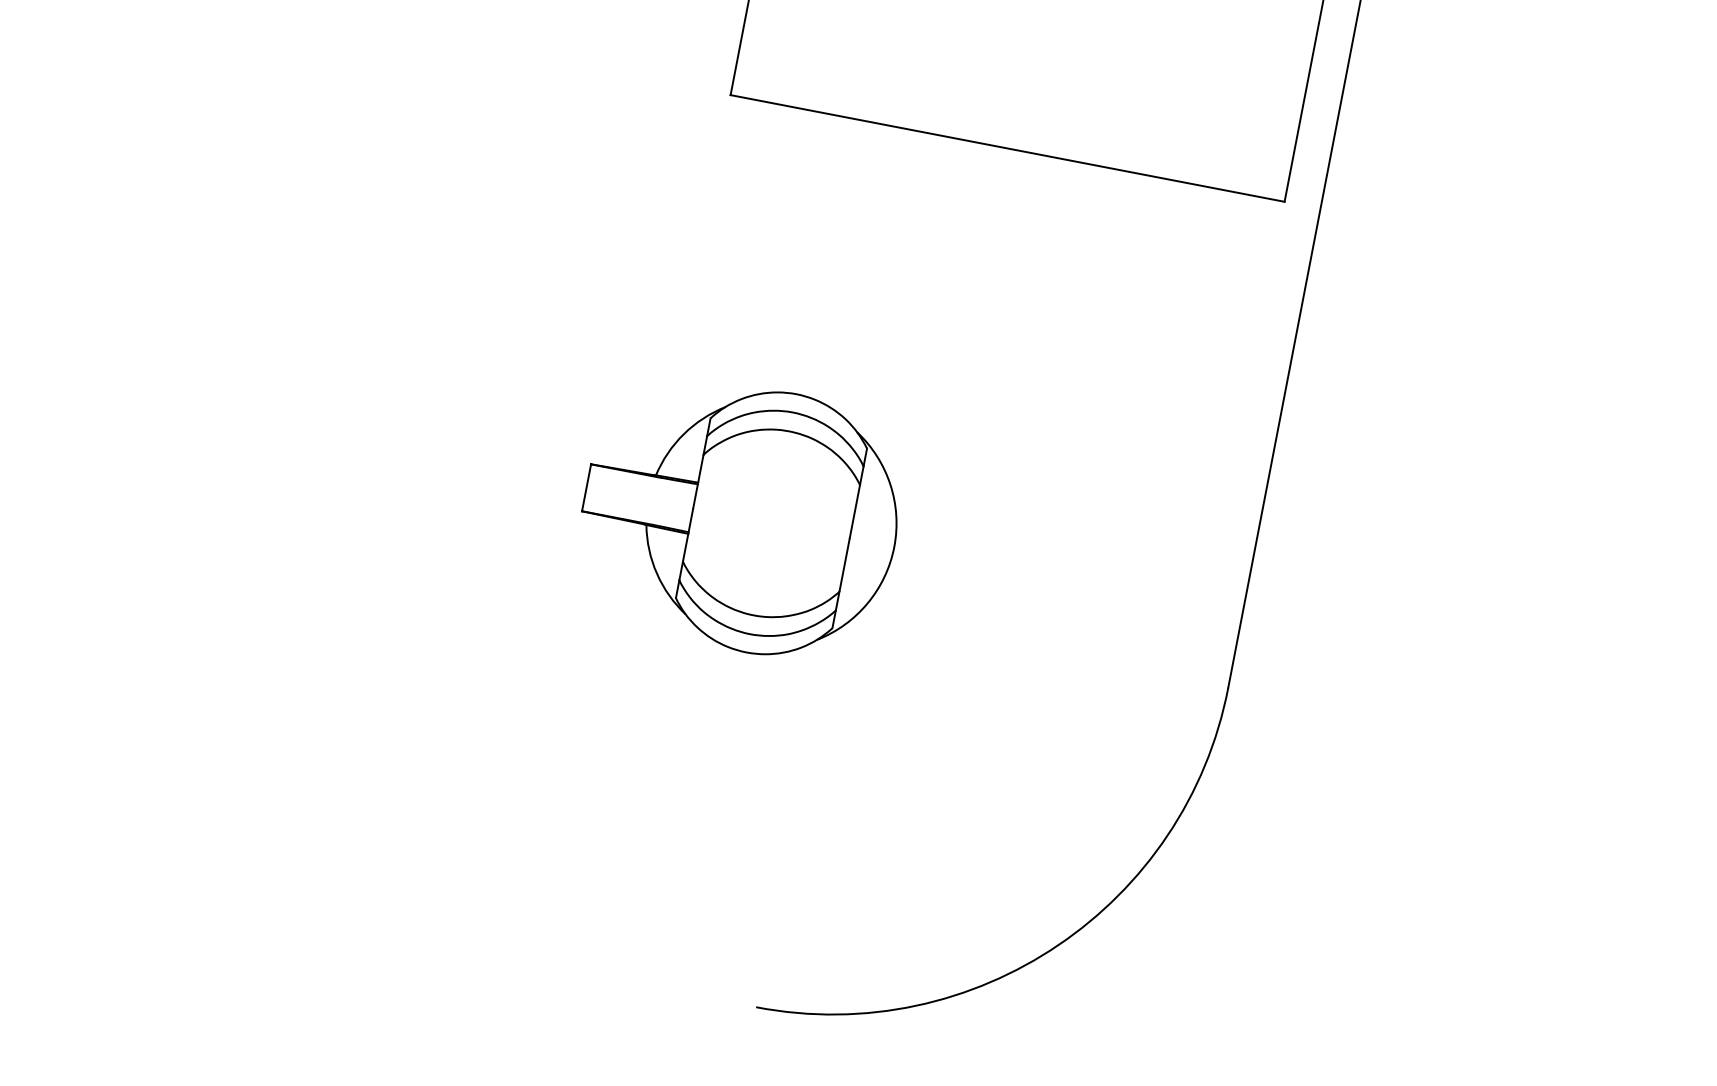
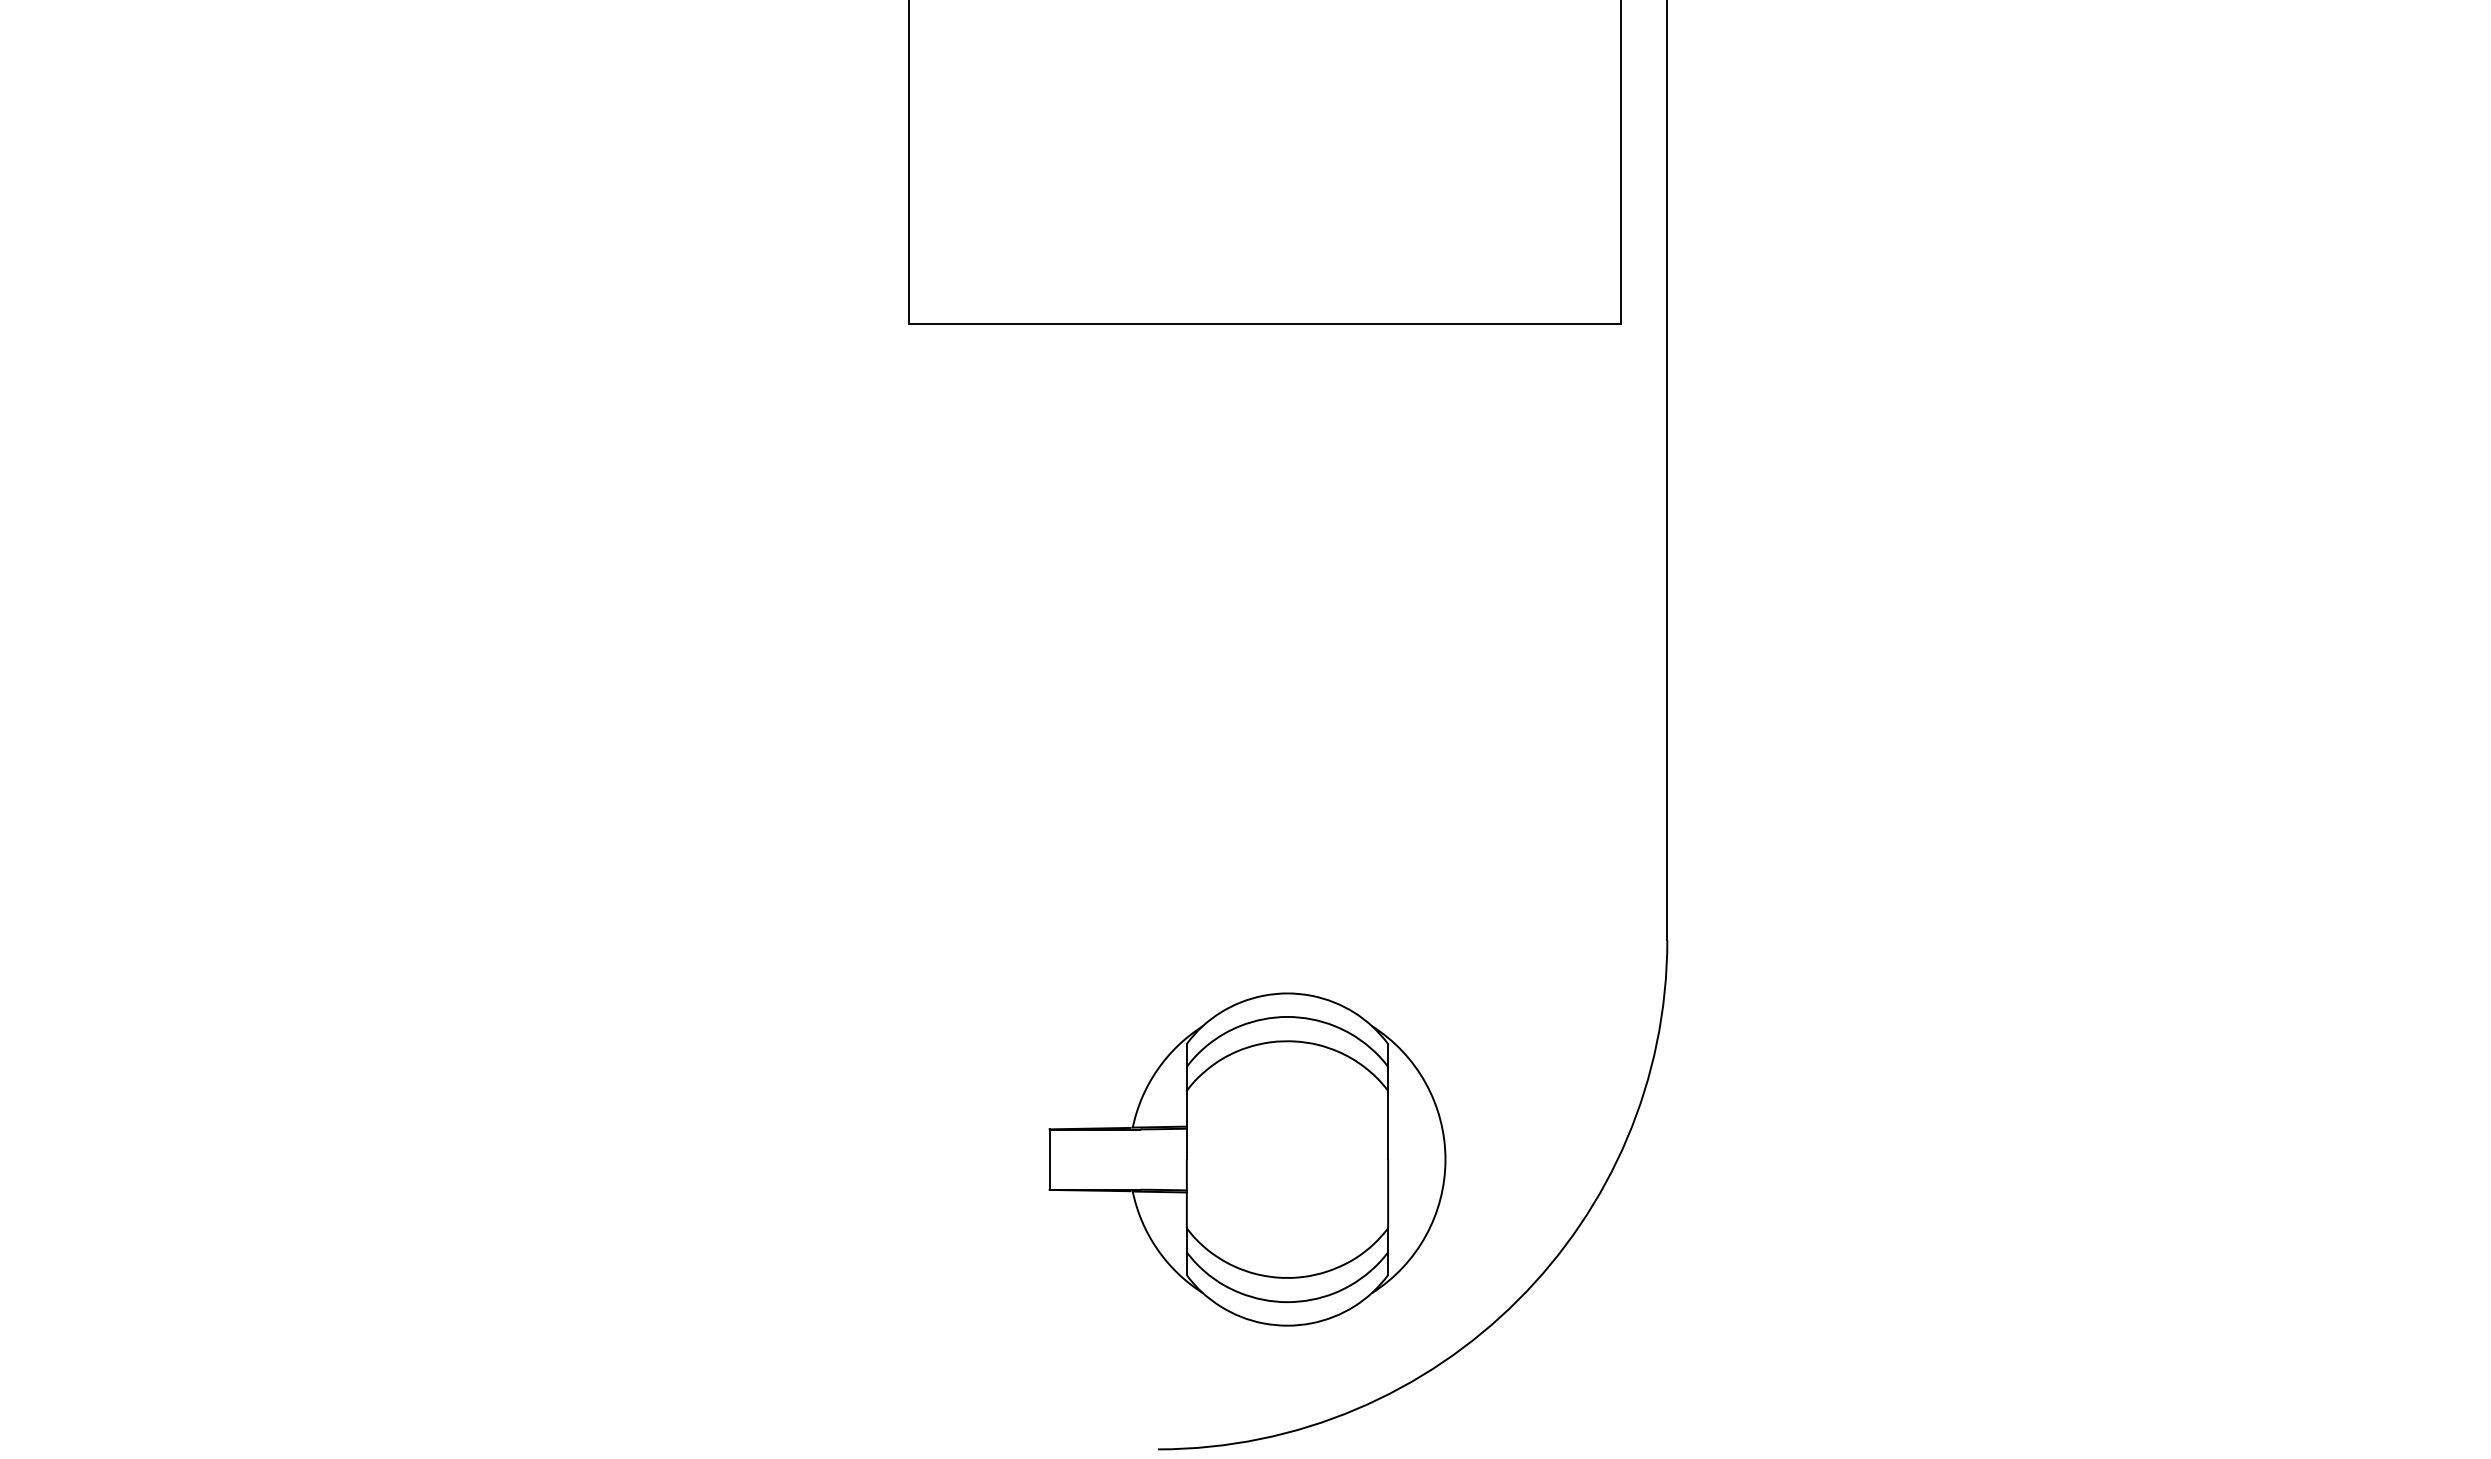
part: (740, 517) -> (1247, 1159), moved

